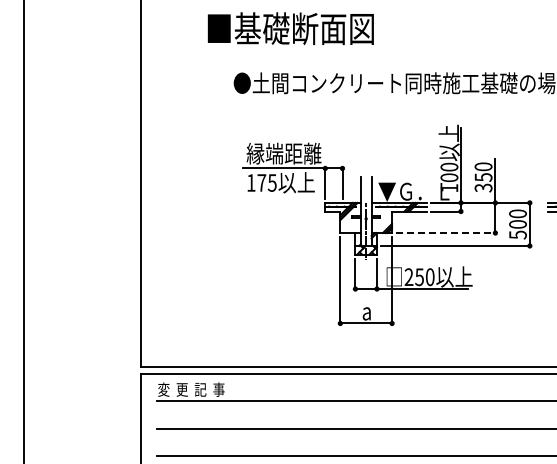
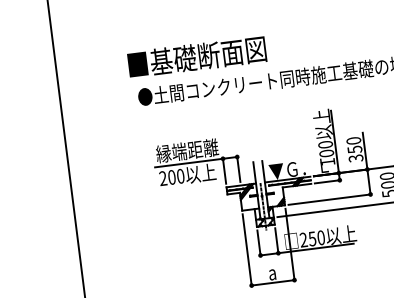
text: (290, 28) -> (196, 56), moved
text: (261, 182) -> (171, 177), 175 -> 200
line: (445, 233) -> (329, 200), dashed -> solid

